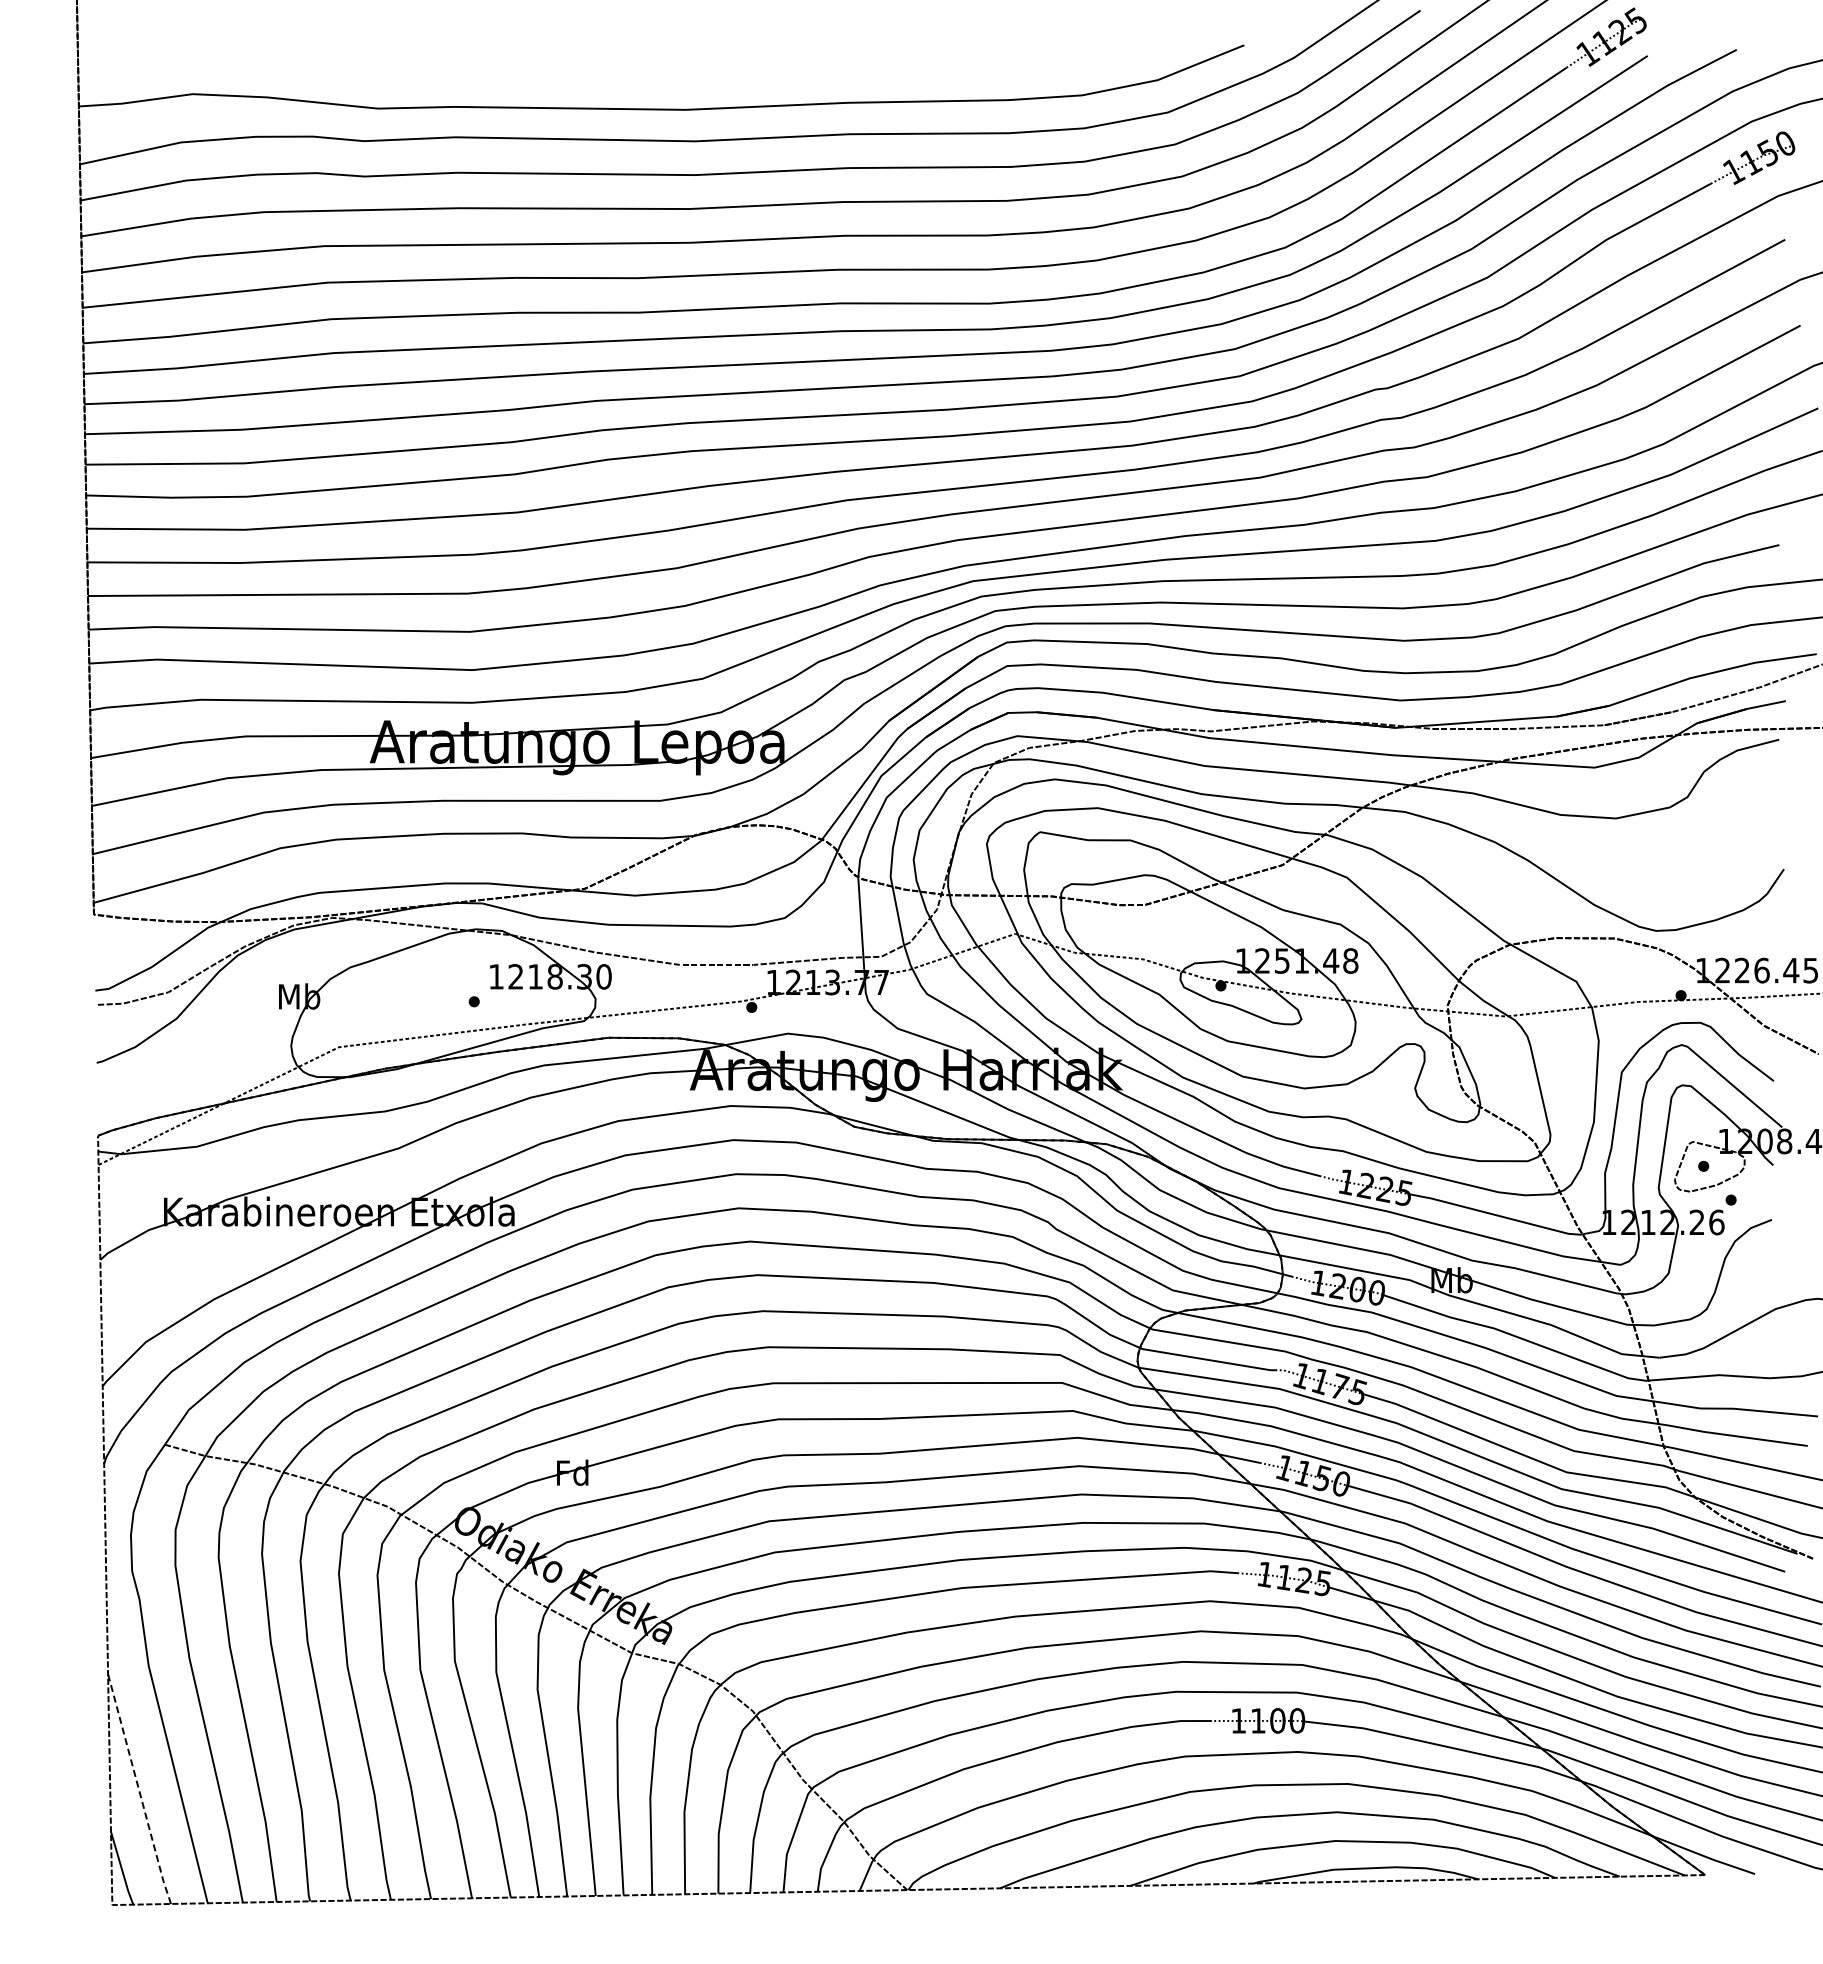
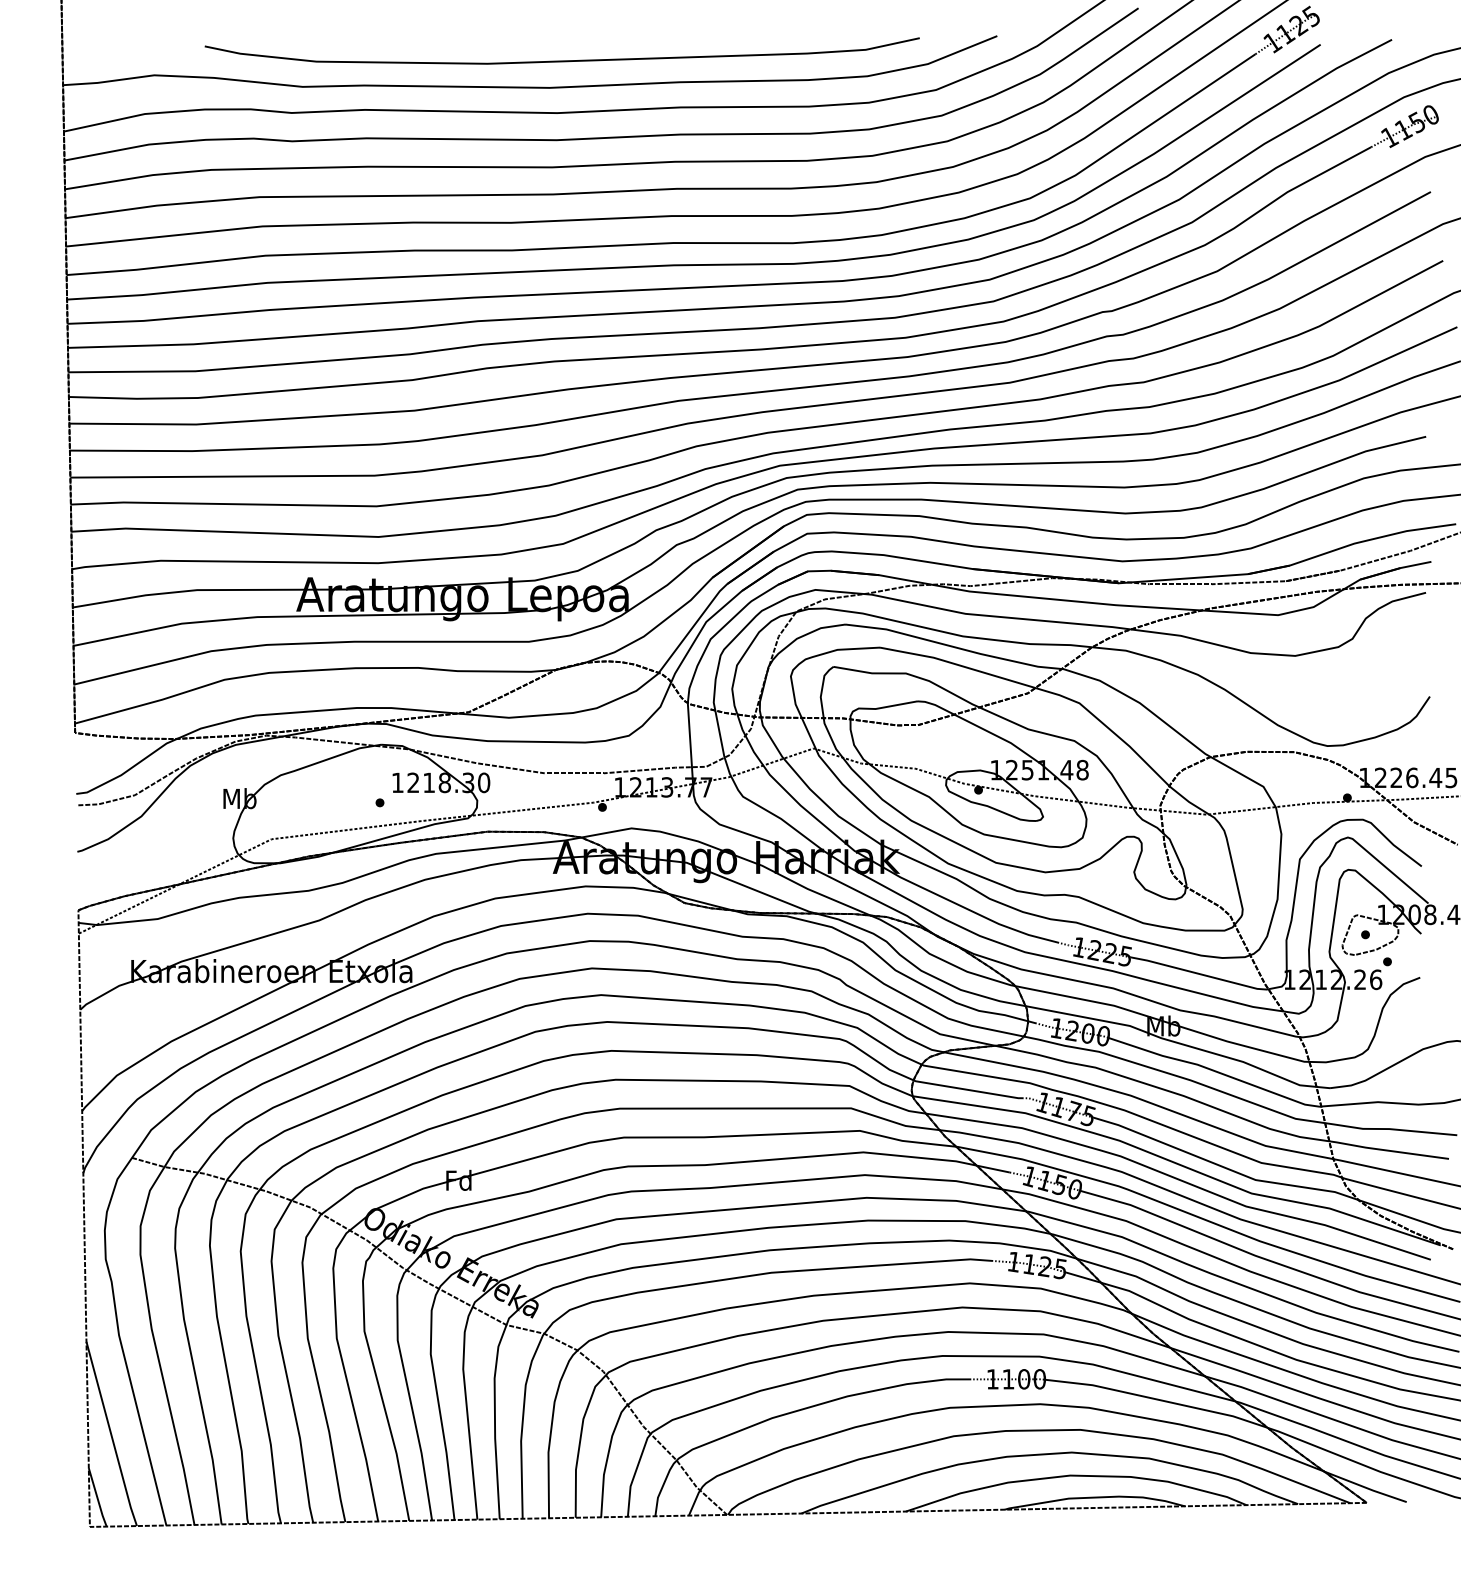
curve: (701, 75) -> (562, 60), added
line: (139, 1789) -> (111, 1434), dashed -> solid

